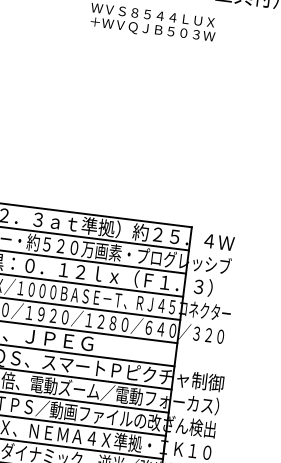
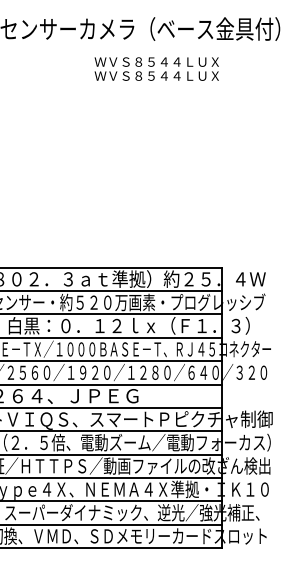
text: (151, 30) -> (157, 77), ＋ＷＶＱＪＢ５０３Ｗ -> ＷＶＳ８５４４ＬＵＸ

